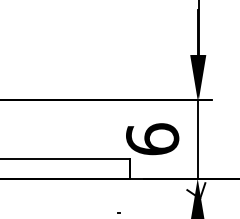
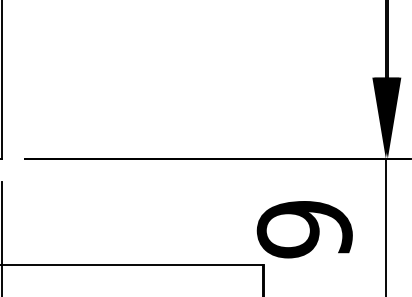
text: (152, 139) -> (304, 229), 6 -> 9

